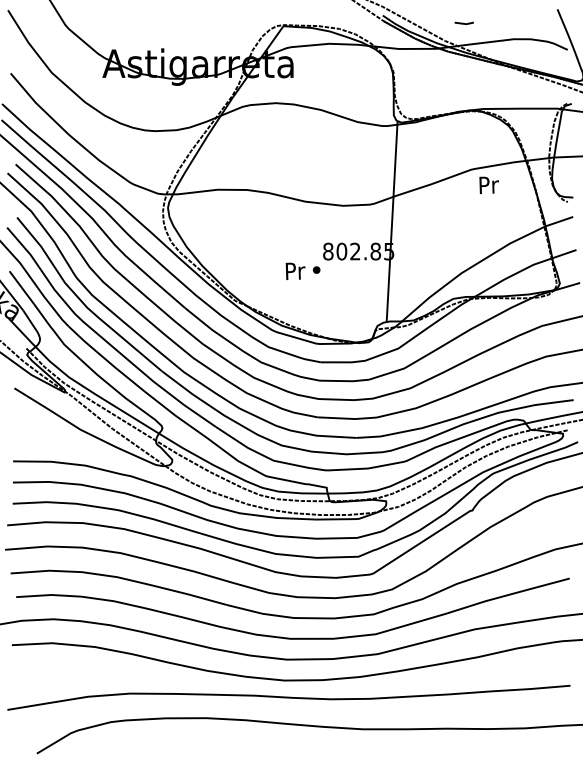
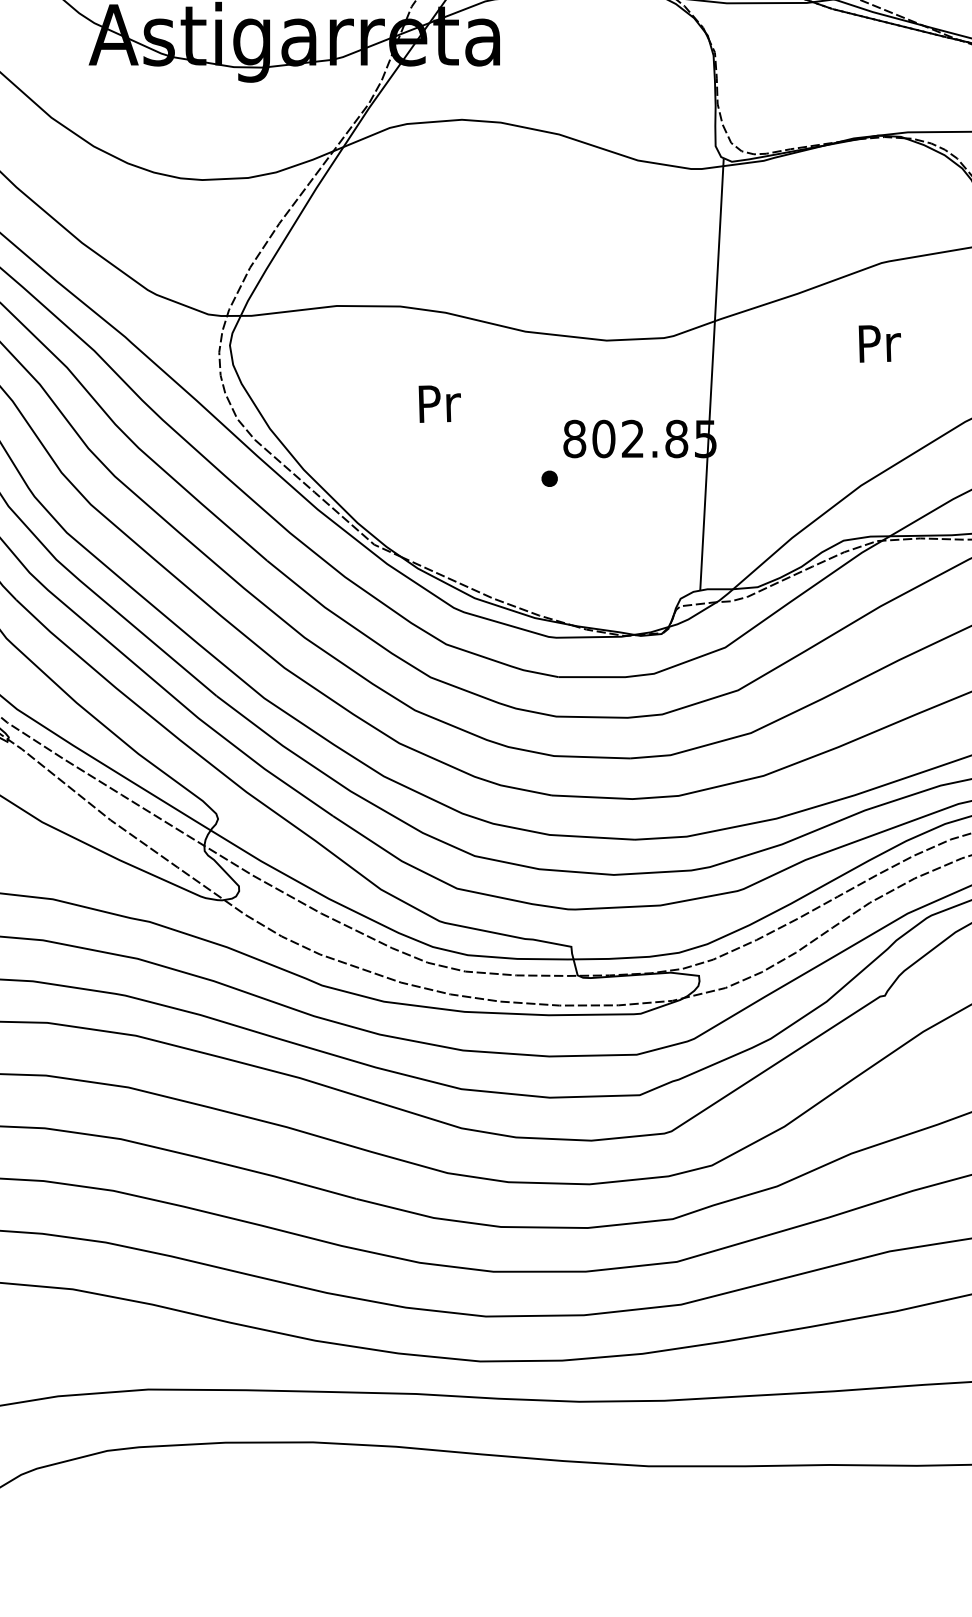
text: (488, 184) -> (878, 342), moved
text: (295, 270) -> (439, 402), moved

